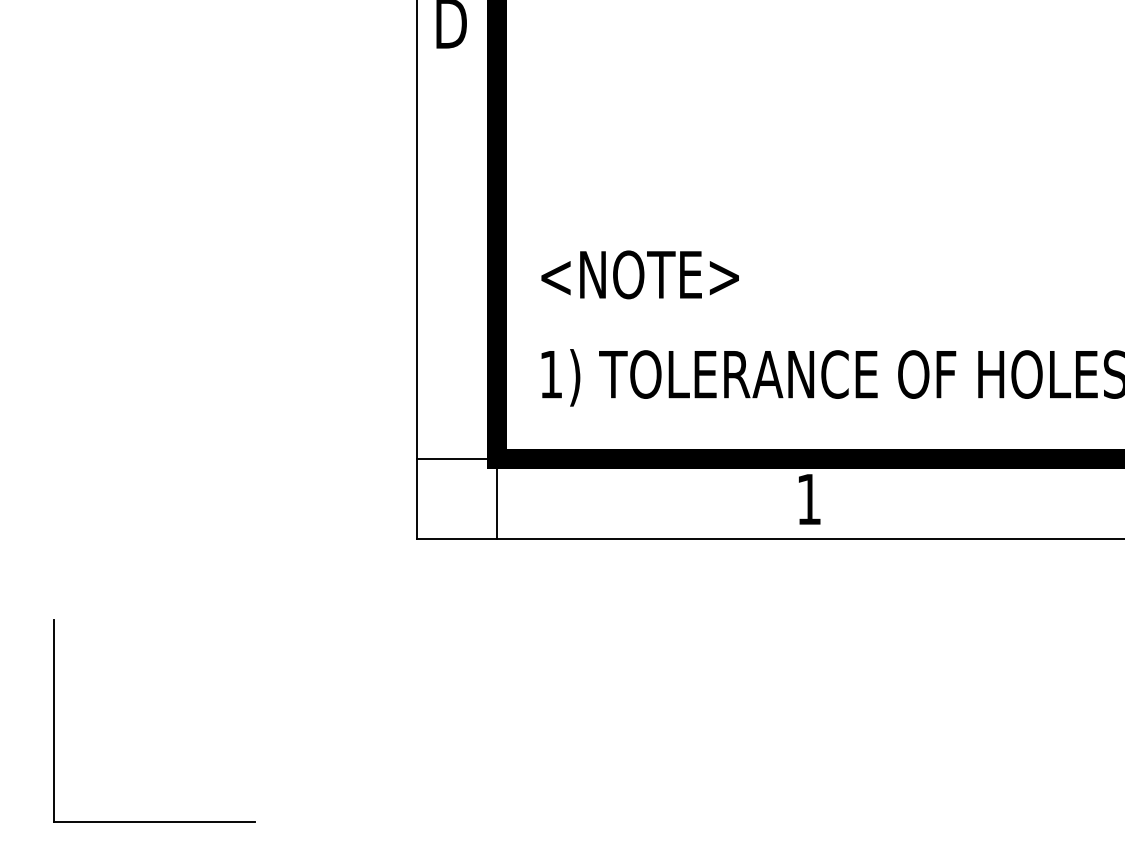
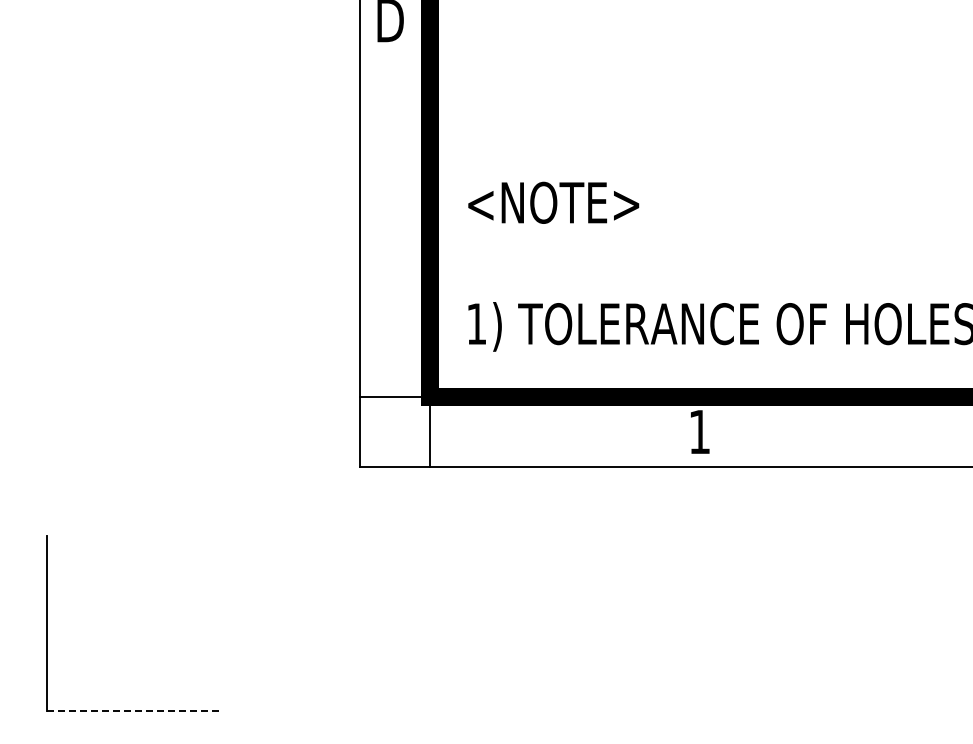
text: (639, 274) -> (553, 202), moved
line: (155, 821) -> (134, 710), solid -> dashed

